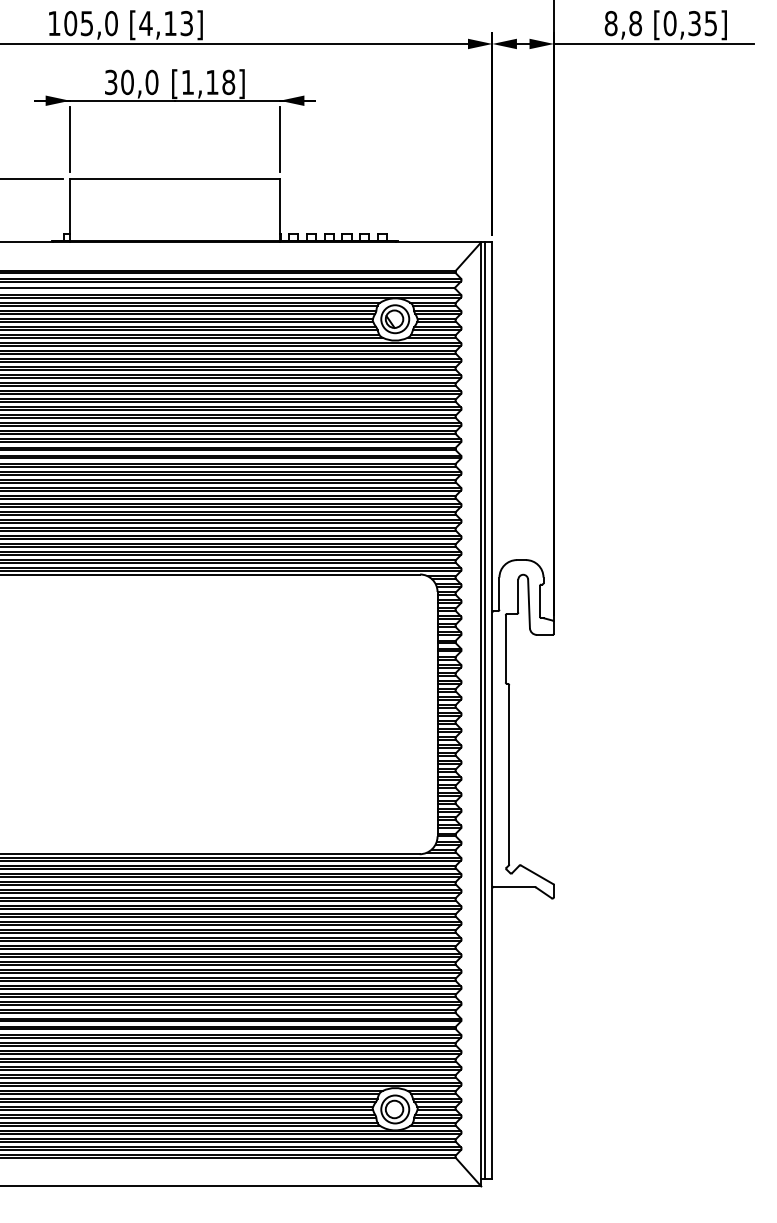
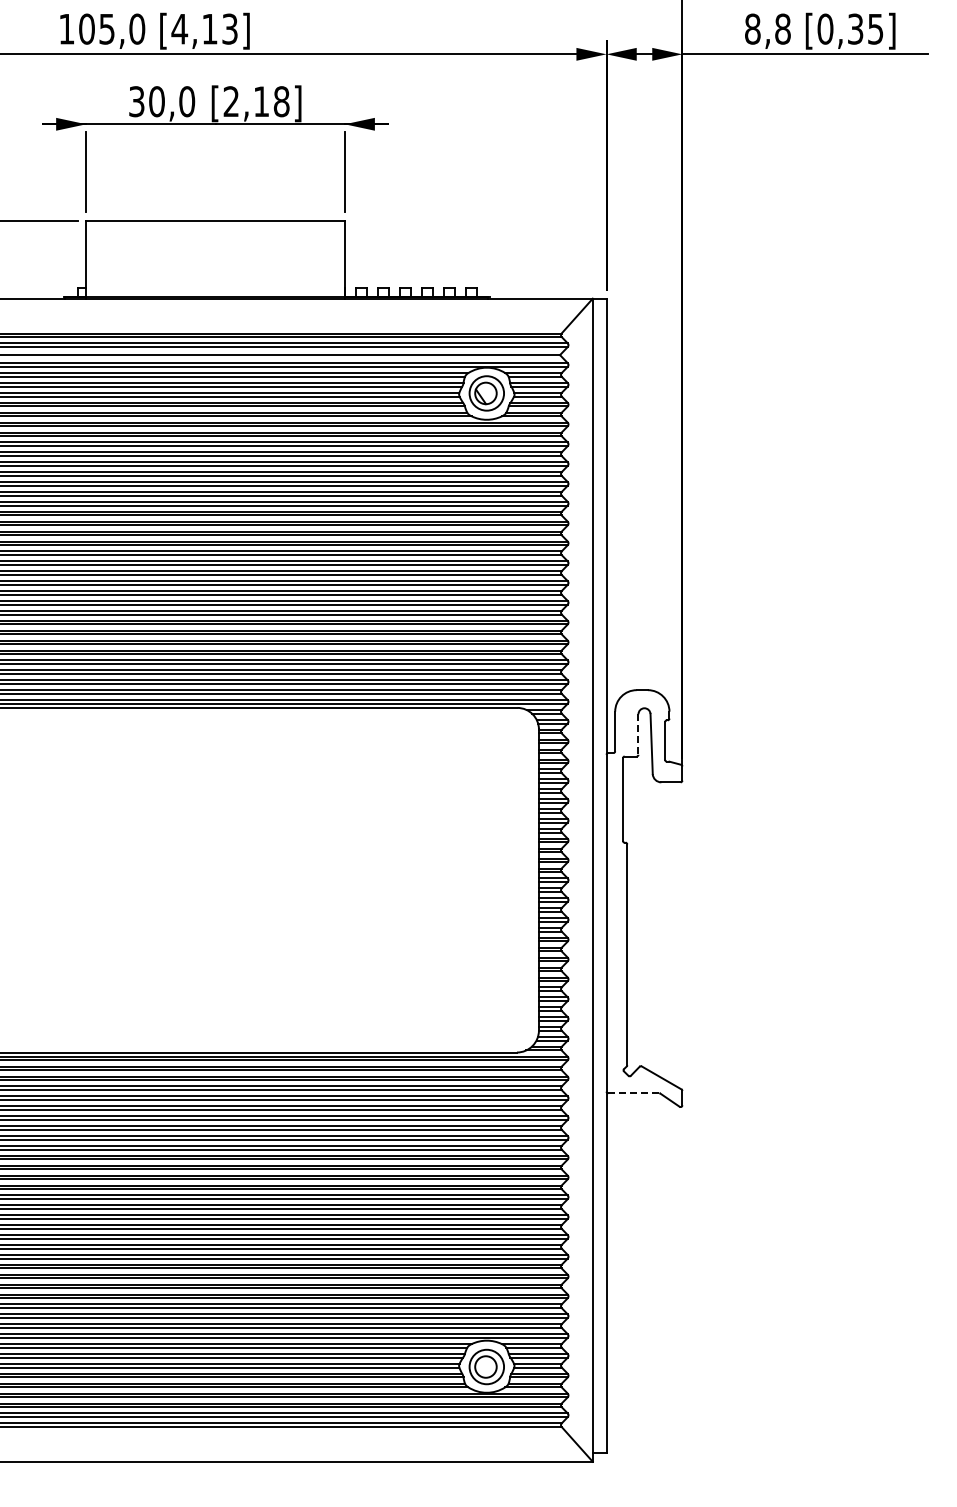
text: (187, 82) -> (230, 101), [1,18] -> [2,18]
line: (518, 596) -> (638, 735), solid -> dashed
line: (485, 710) -> (597, 875), removed
line: (514, 887) -> (633, 1093), solid -> dashed

